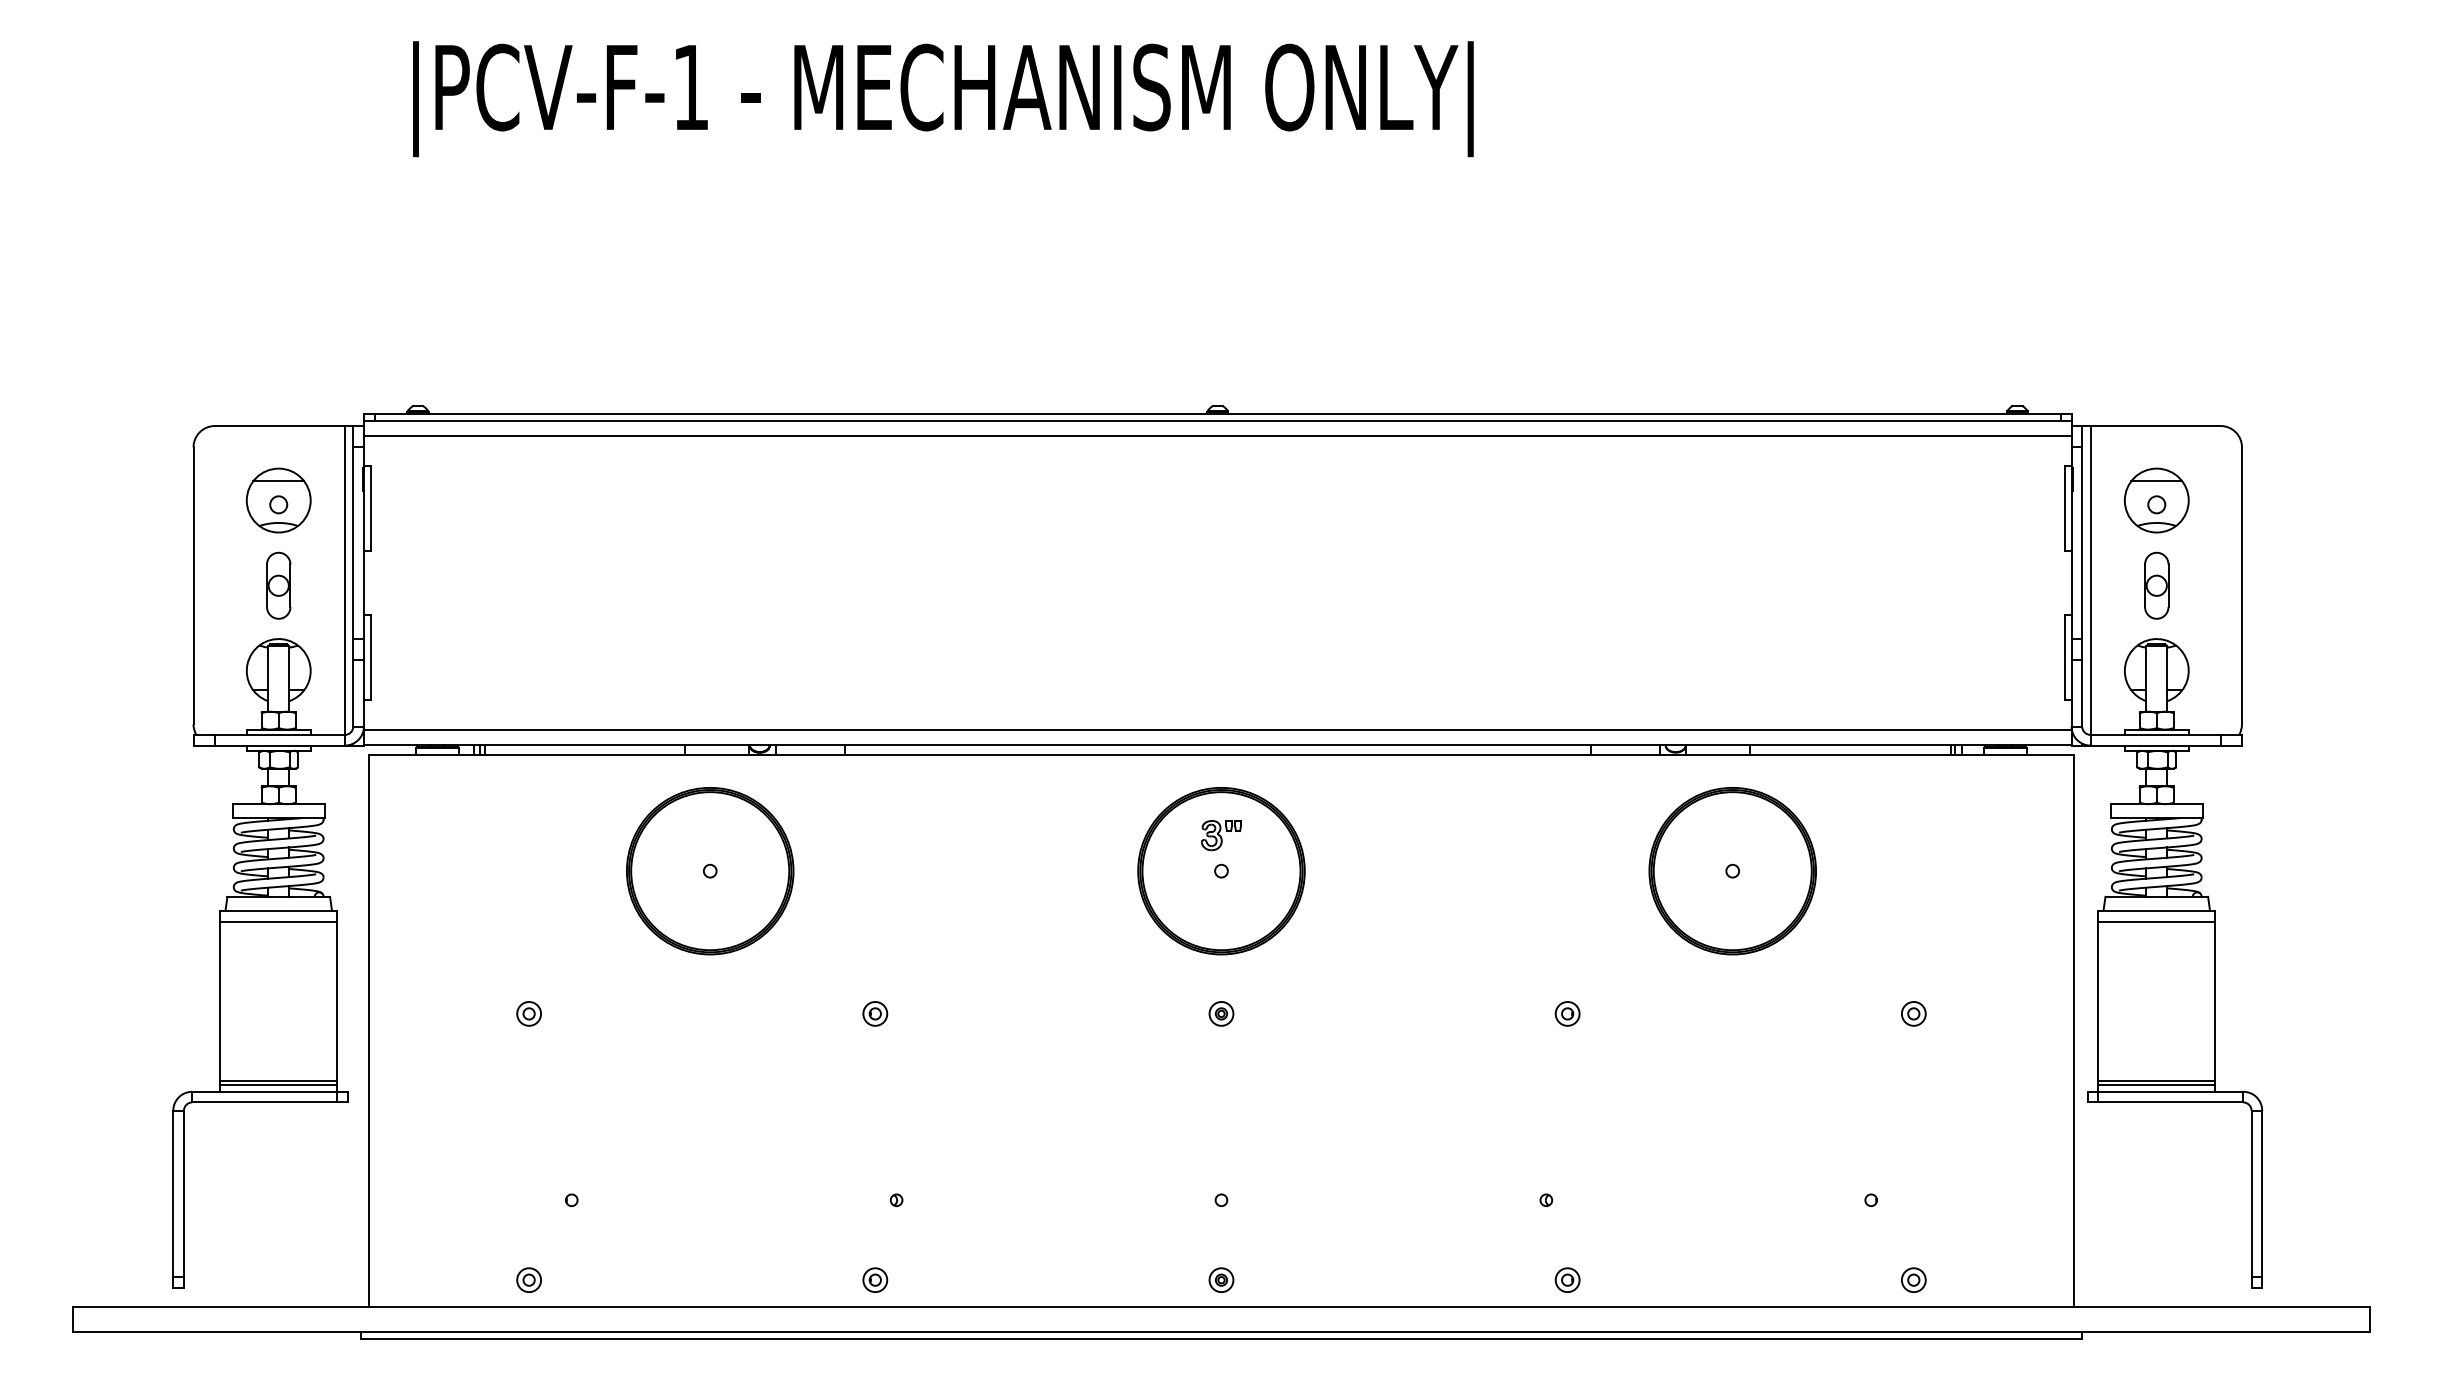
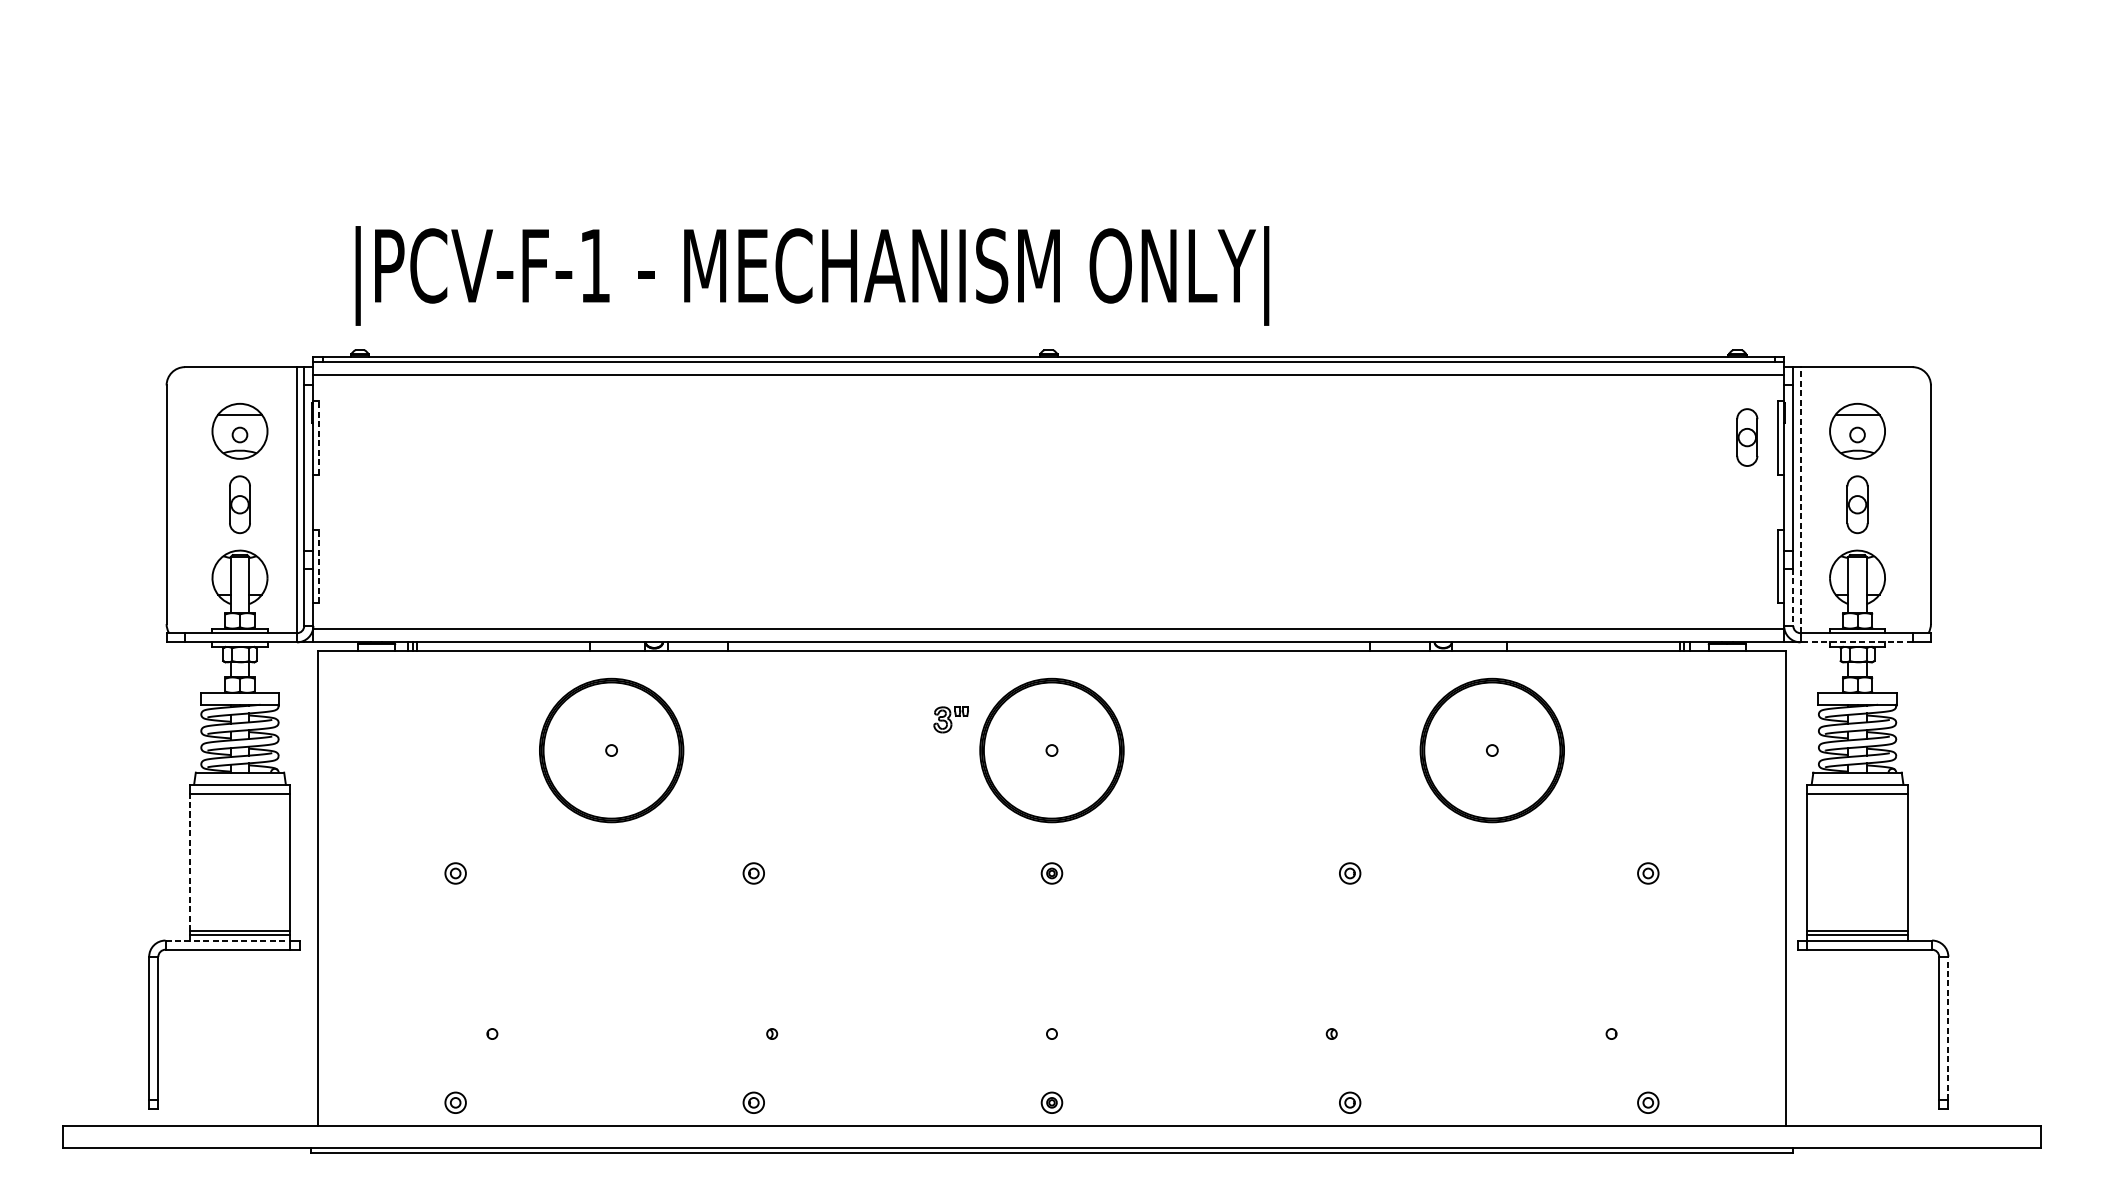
text: (943, 99) -> (812, 276), moved
part: (2028, 507) -> (1747, 437), added
line: (370, 508) -> (319, 438), solid -> dashed
line: (2090, 579) -> (1800, 499), solid -> dashed
line: (370, 657) -> (319, 566), solid -> dashed
line: (2082, 693) -> (1793, 597), solid -> dashed
line: (2155, 745) -> (1856, 642), solid -> dashed
part: (1220, 835) -> (950, 719), moved
line: (220, 1001) -> (189, 862), solid -> dashed
line: (264, 1091) -> (227, 940), solid -> dashed
line: (2262, 1193) -> (1948, 1028), solid -> dashed

